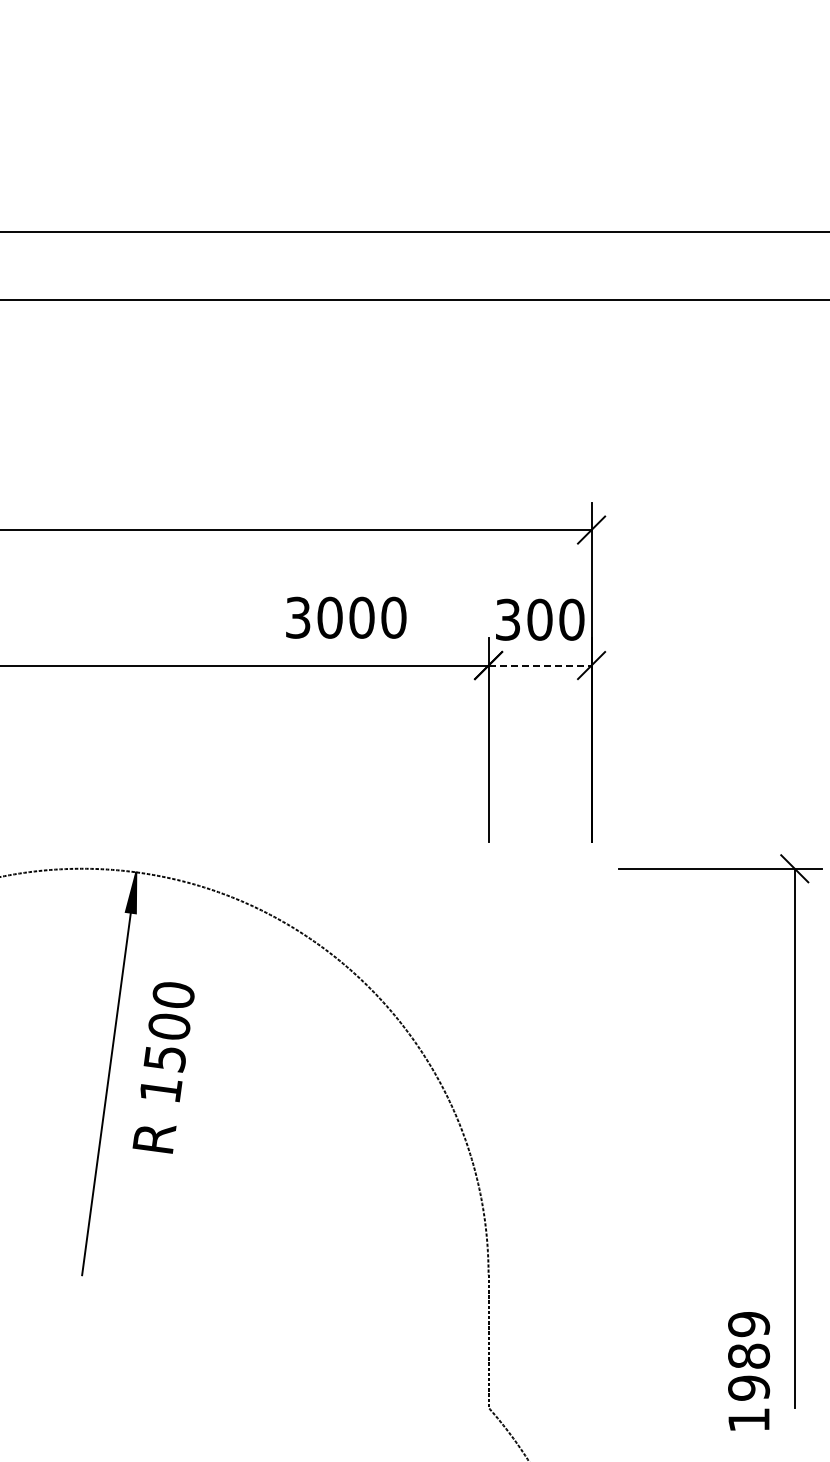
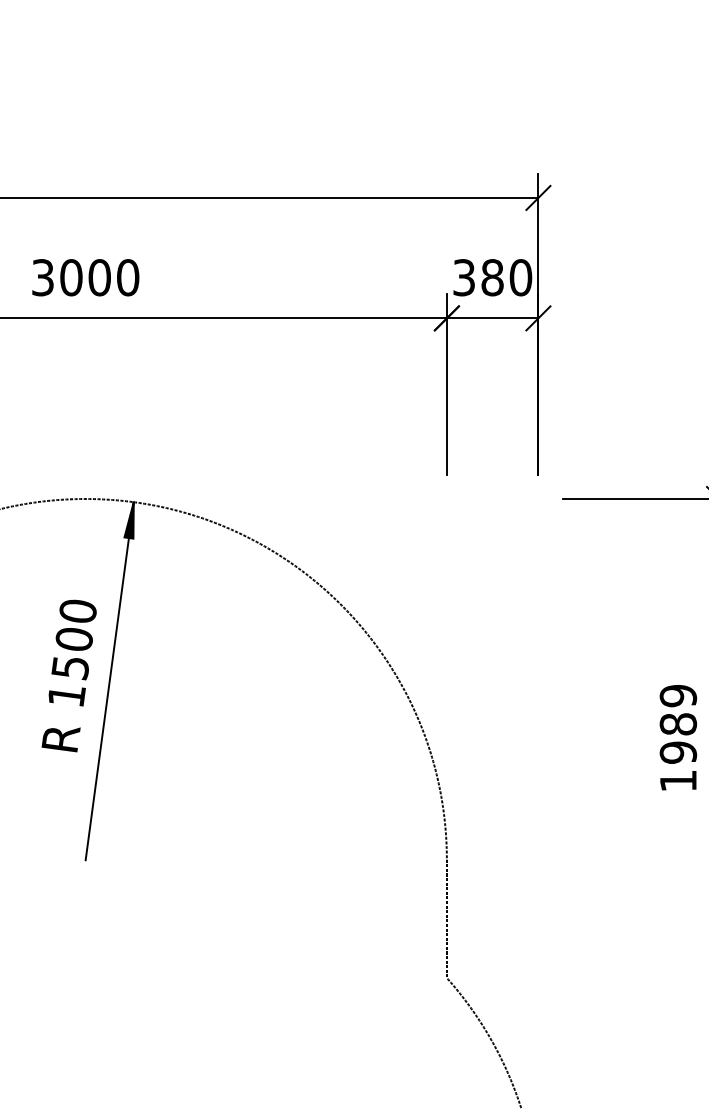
text: (346, 617) -> (85, 277), moved
text: (539, 619) -> (492, 277), 300 -> 380
line: (540, 665) -> (493, 318), dashed -> solid
text: (163, 1067) -> (69, 675), moved
text: (749, 1371) -> (678, 737), moved

